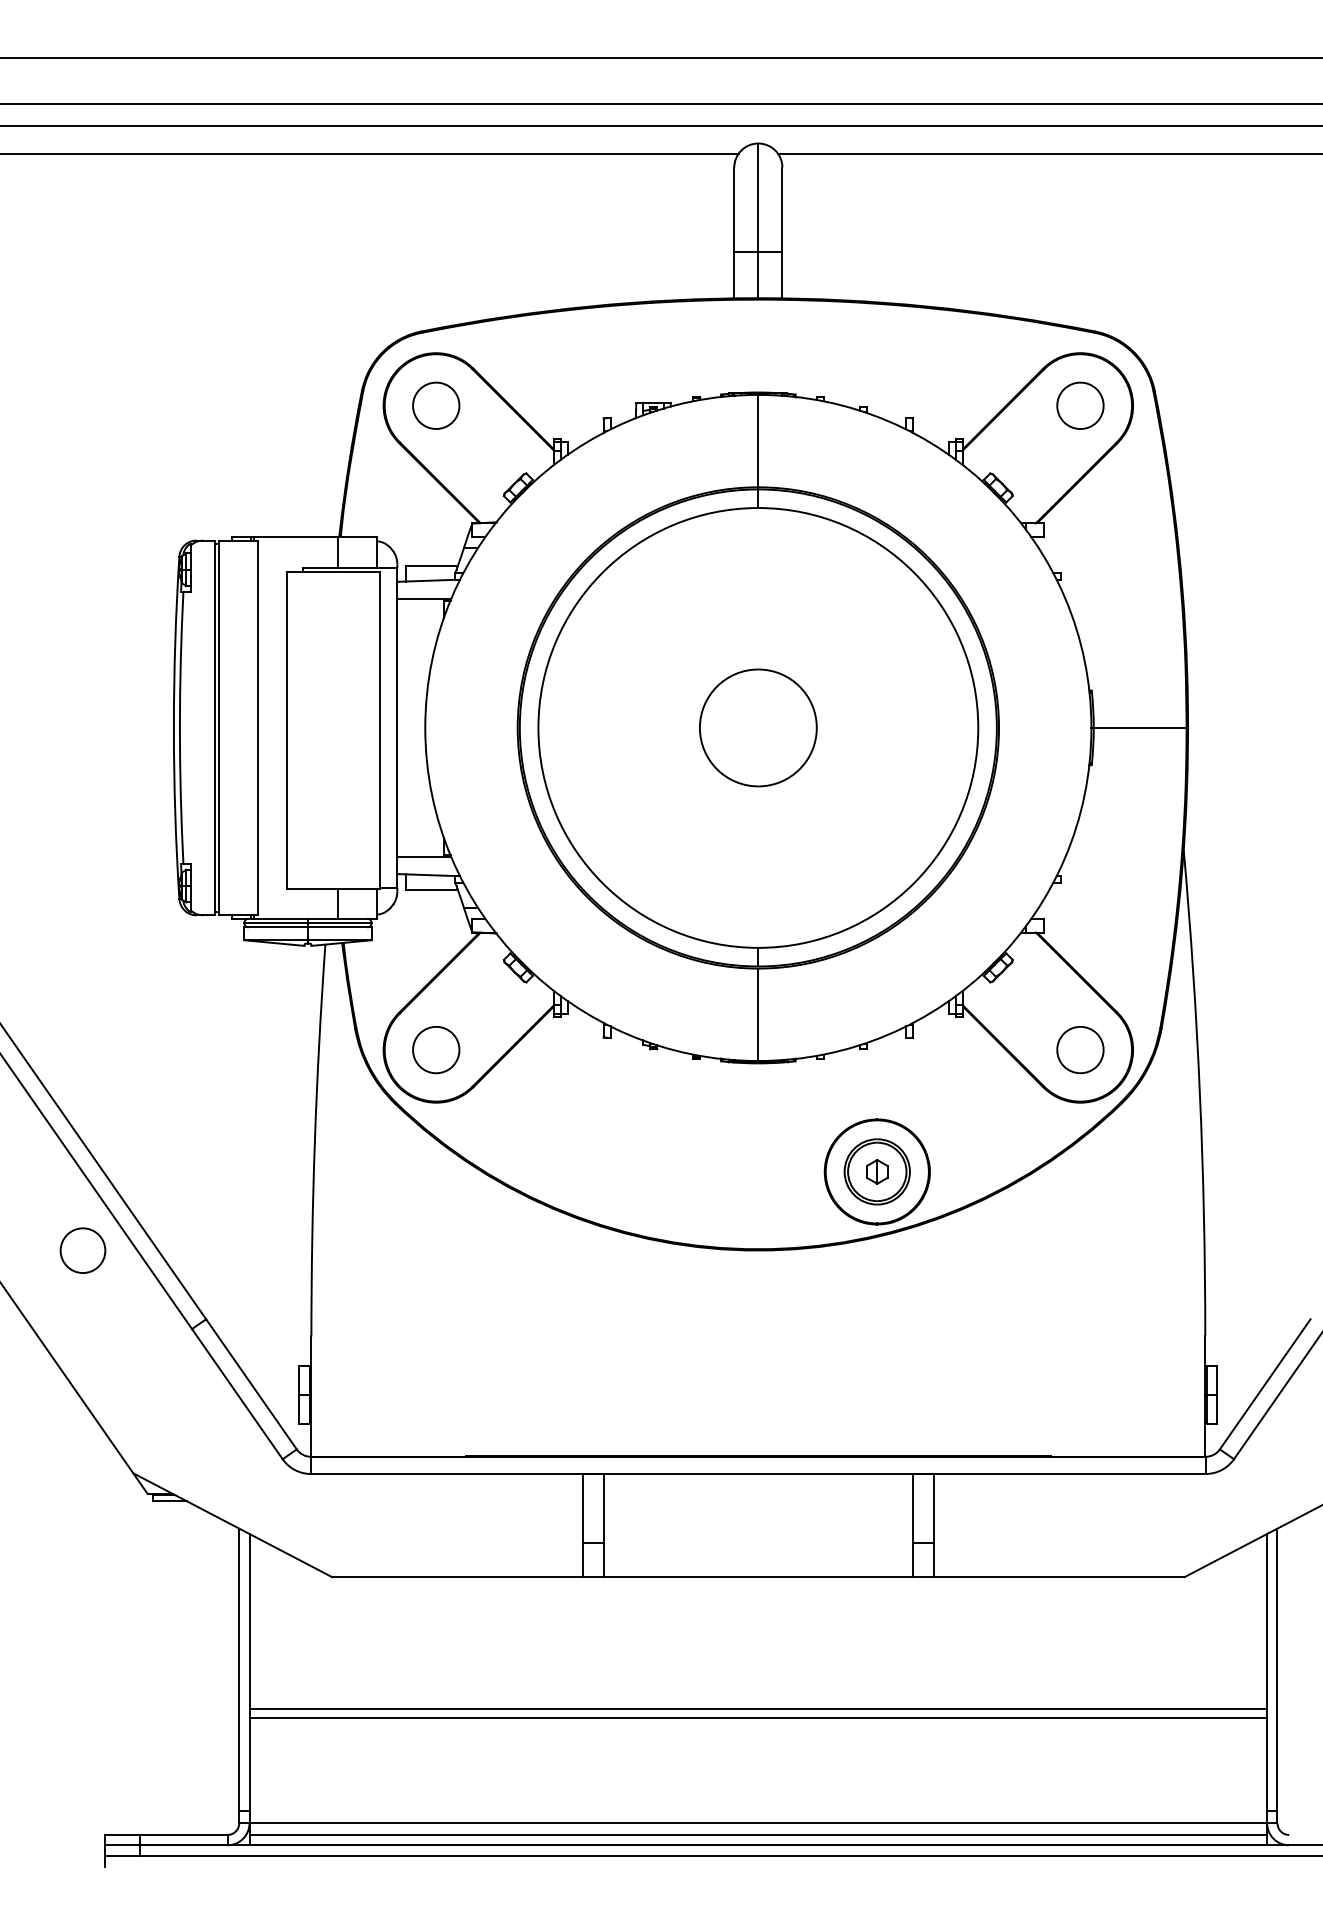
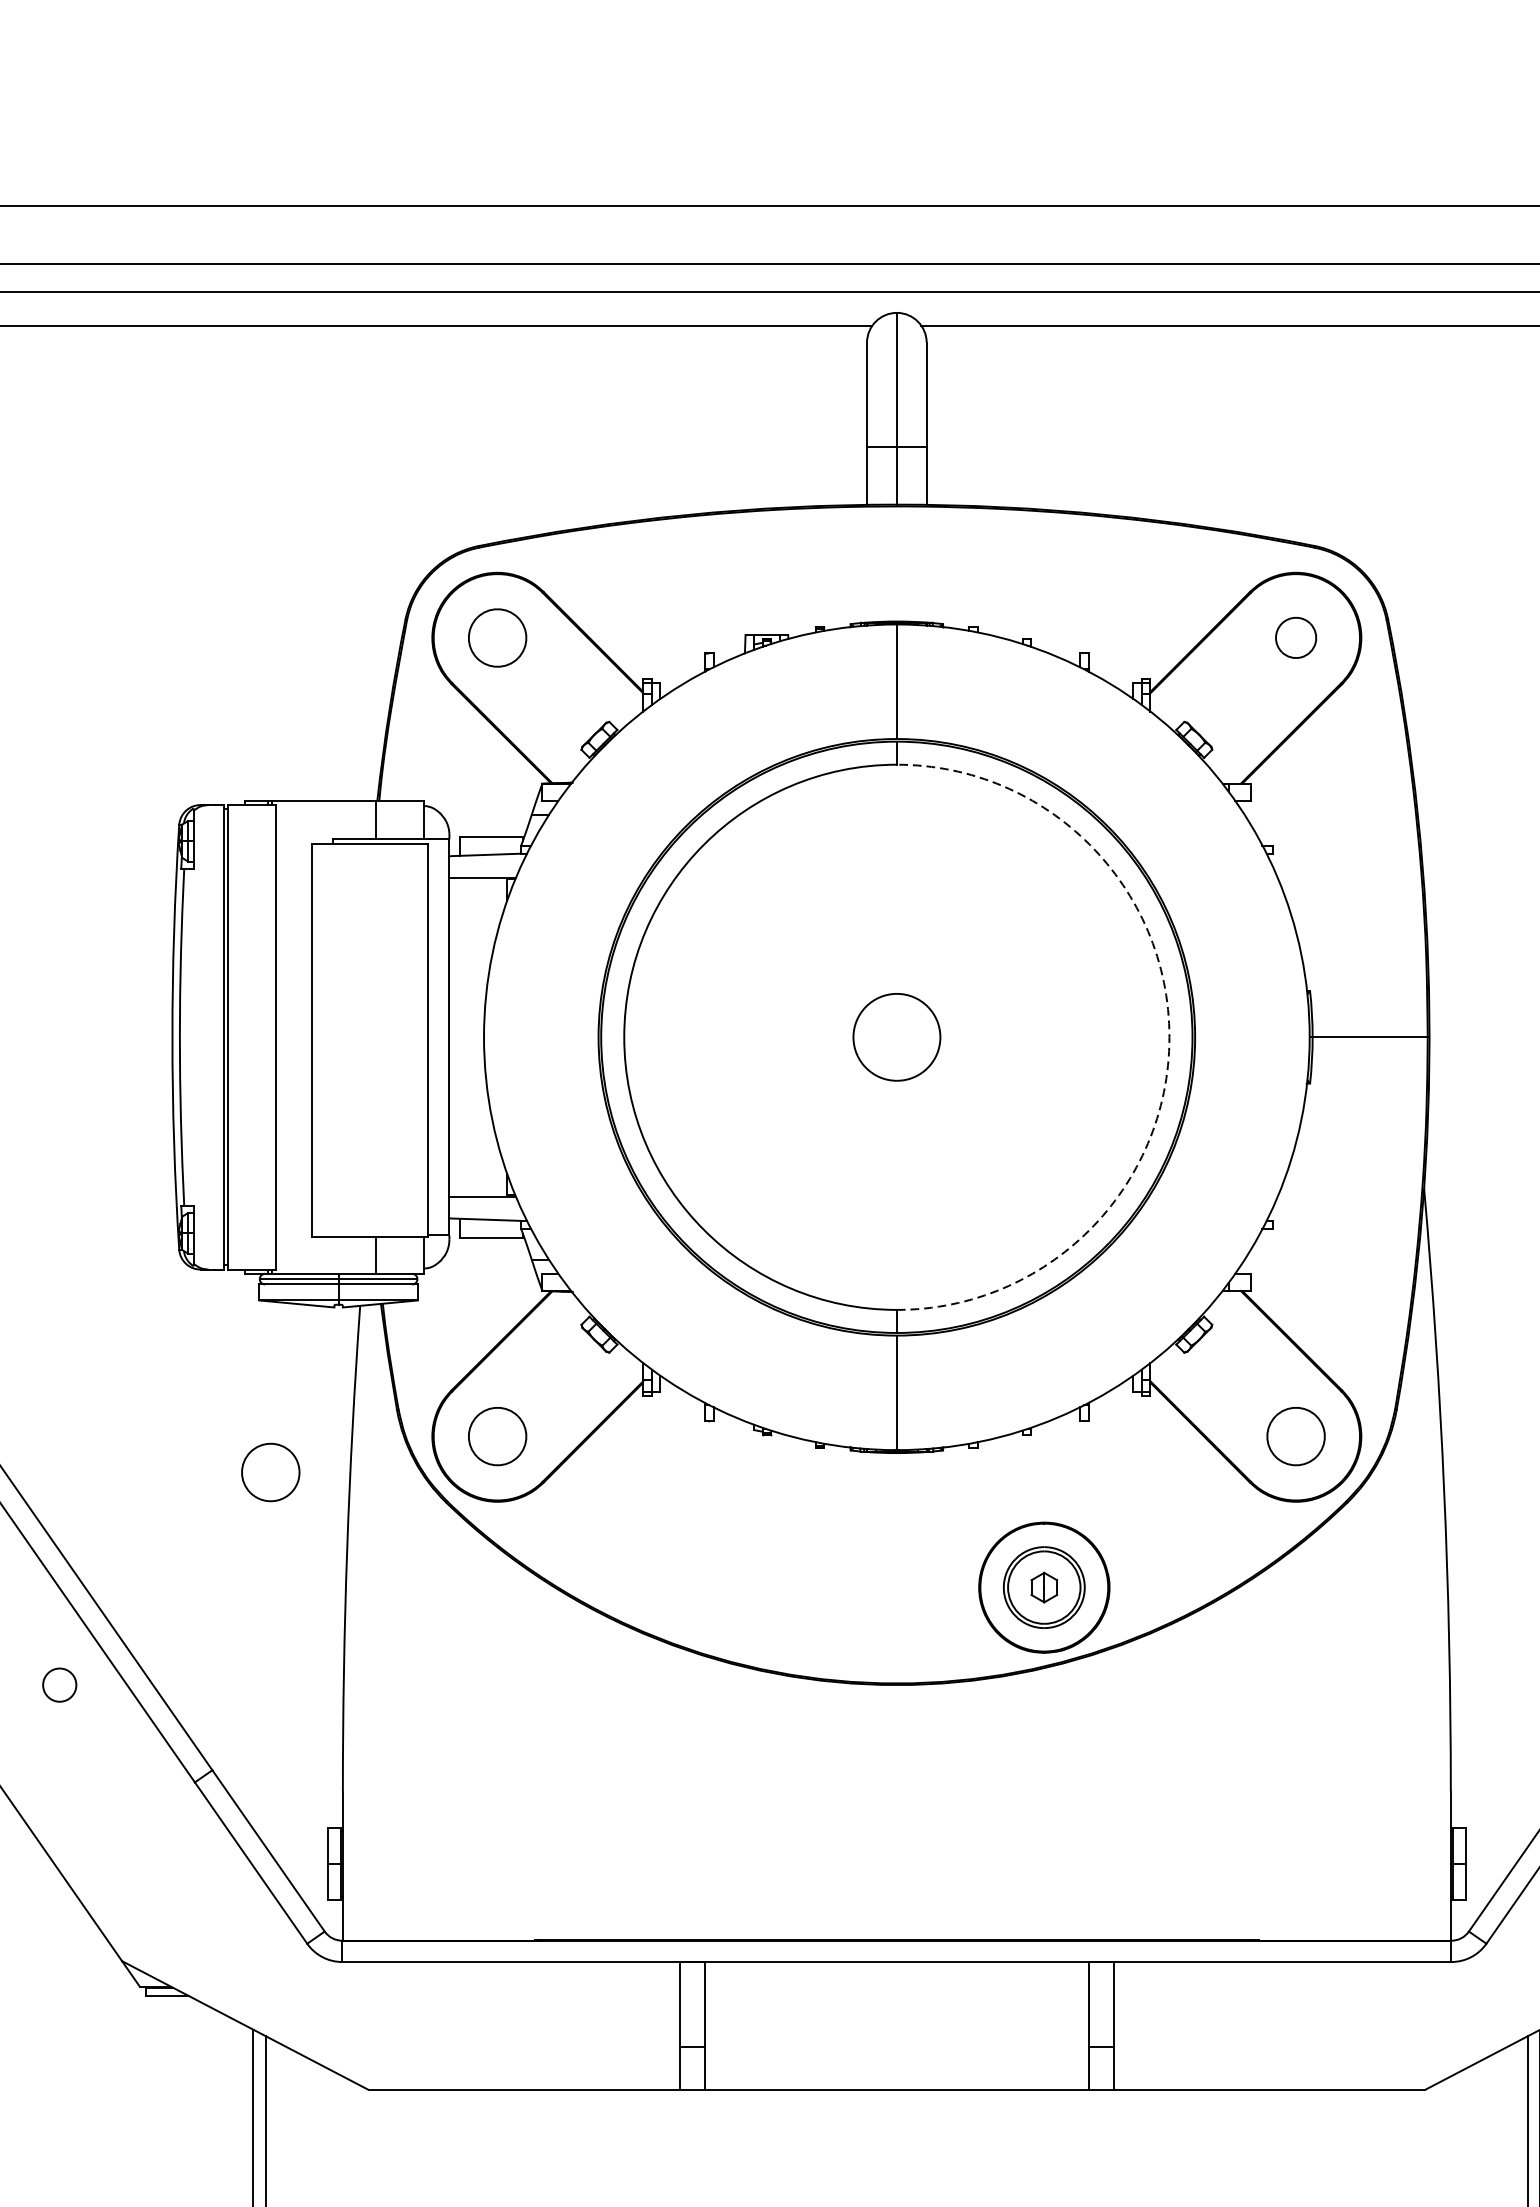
part: (1080, 405) -> (1296, 637), size x0.7
part: (758, 727) -> (897, 1036), size x0.6
arc: (978, 727) -> (1169, 1036), solid -> dashed
part: (253, 1079) -> (271, 1473), added
circle: (82, 1250) -> (59, 1685), size x0.6

